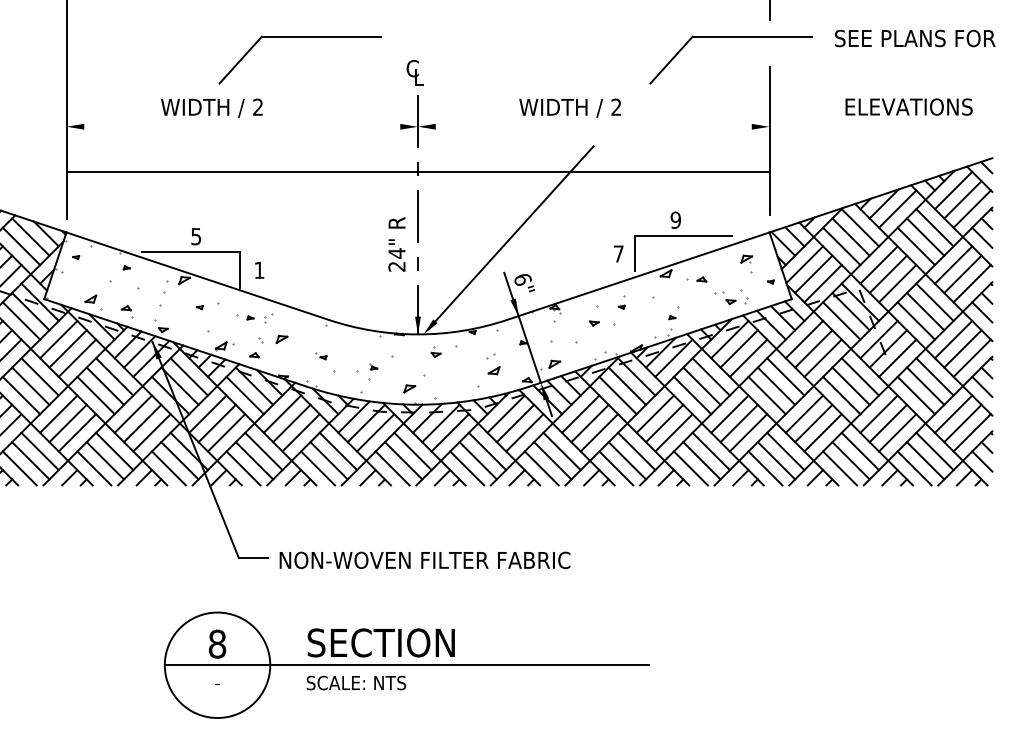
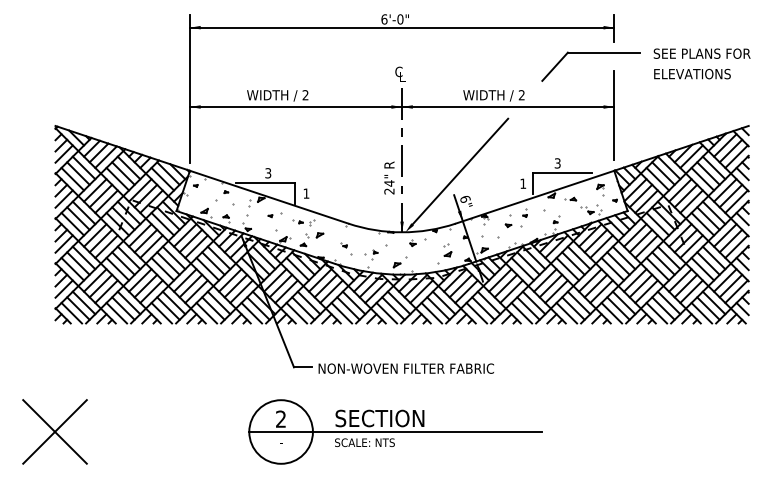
part: (299, 38) -> (330, 53), removed
text: (909, 106) -> (692, 73), moved
line: (417, 172) -> (401, 107), moved
text: (675, 220) -> (557, 163), 9 -> 3
text: (196, 235) -> (268, 172), 5 -> 3
text: (619, 253) -> (523, 183), 7 -> 1
text: (218, 642) -> (281, 418), 8 -> 2

